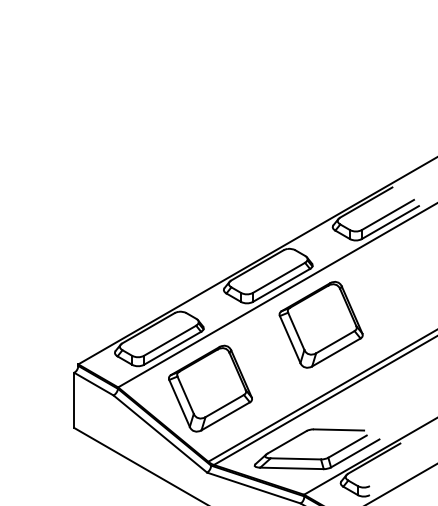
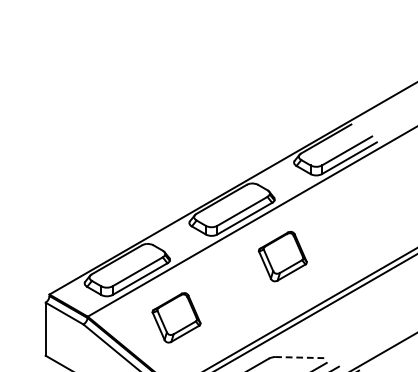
part: (320, 324) -> (282, 256), size x0.6
part: (210, 388) -> (176, 317), size x0.6
line: (338, 429) -> (299, 357), solid -> dashed

